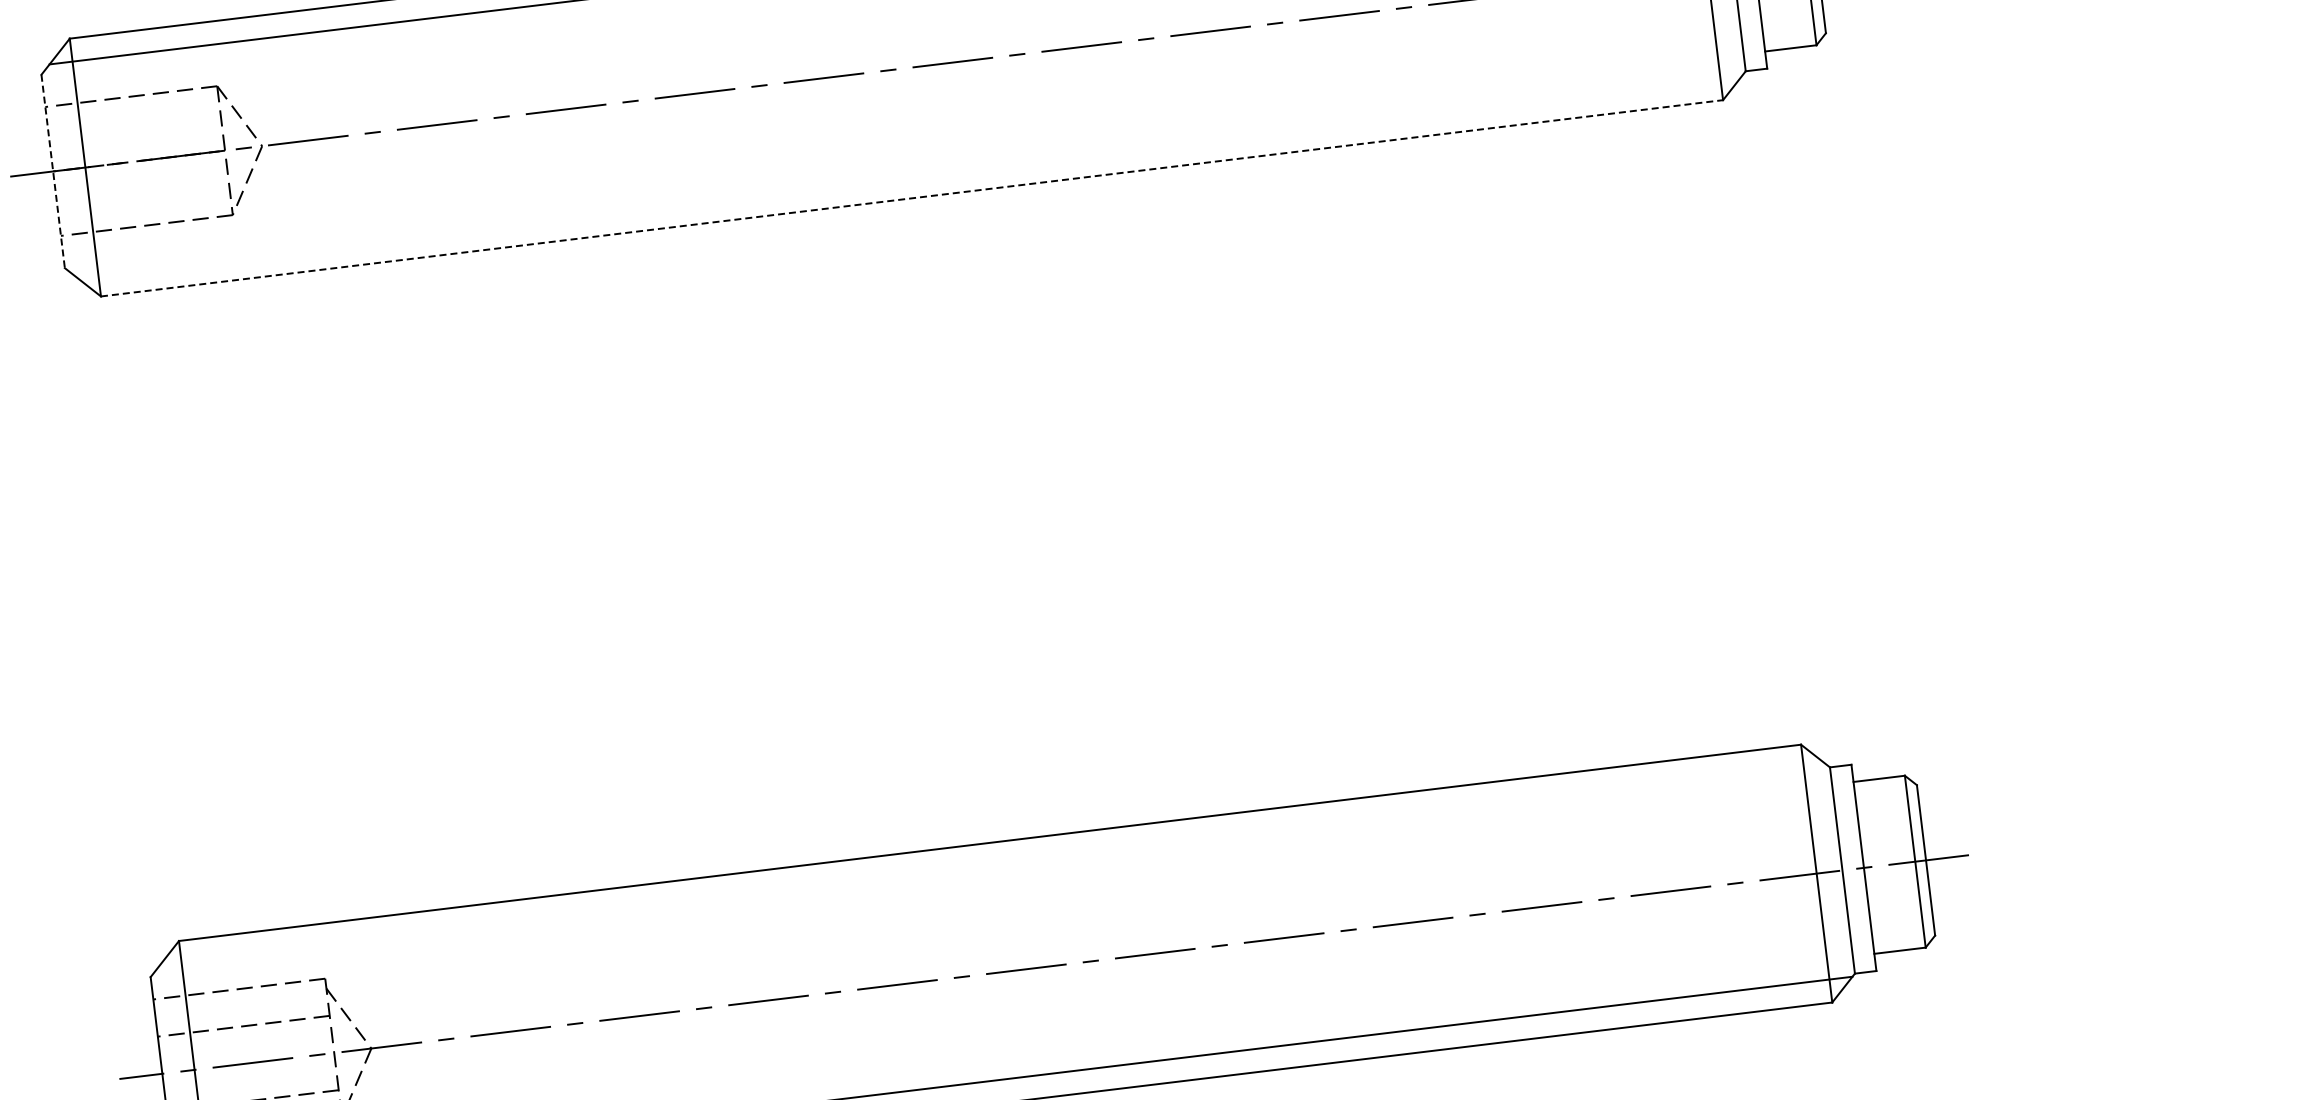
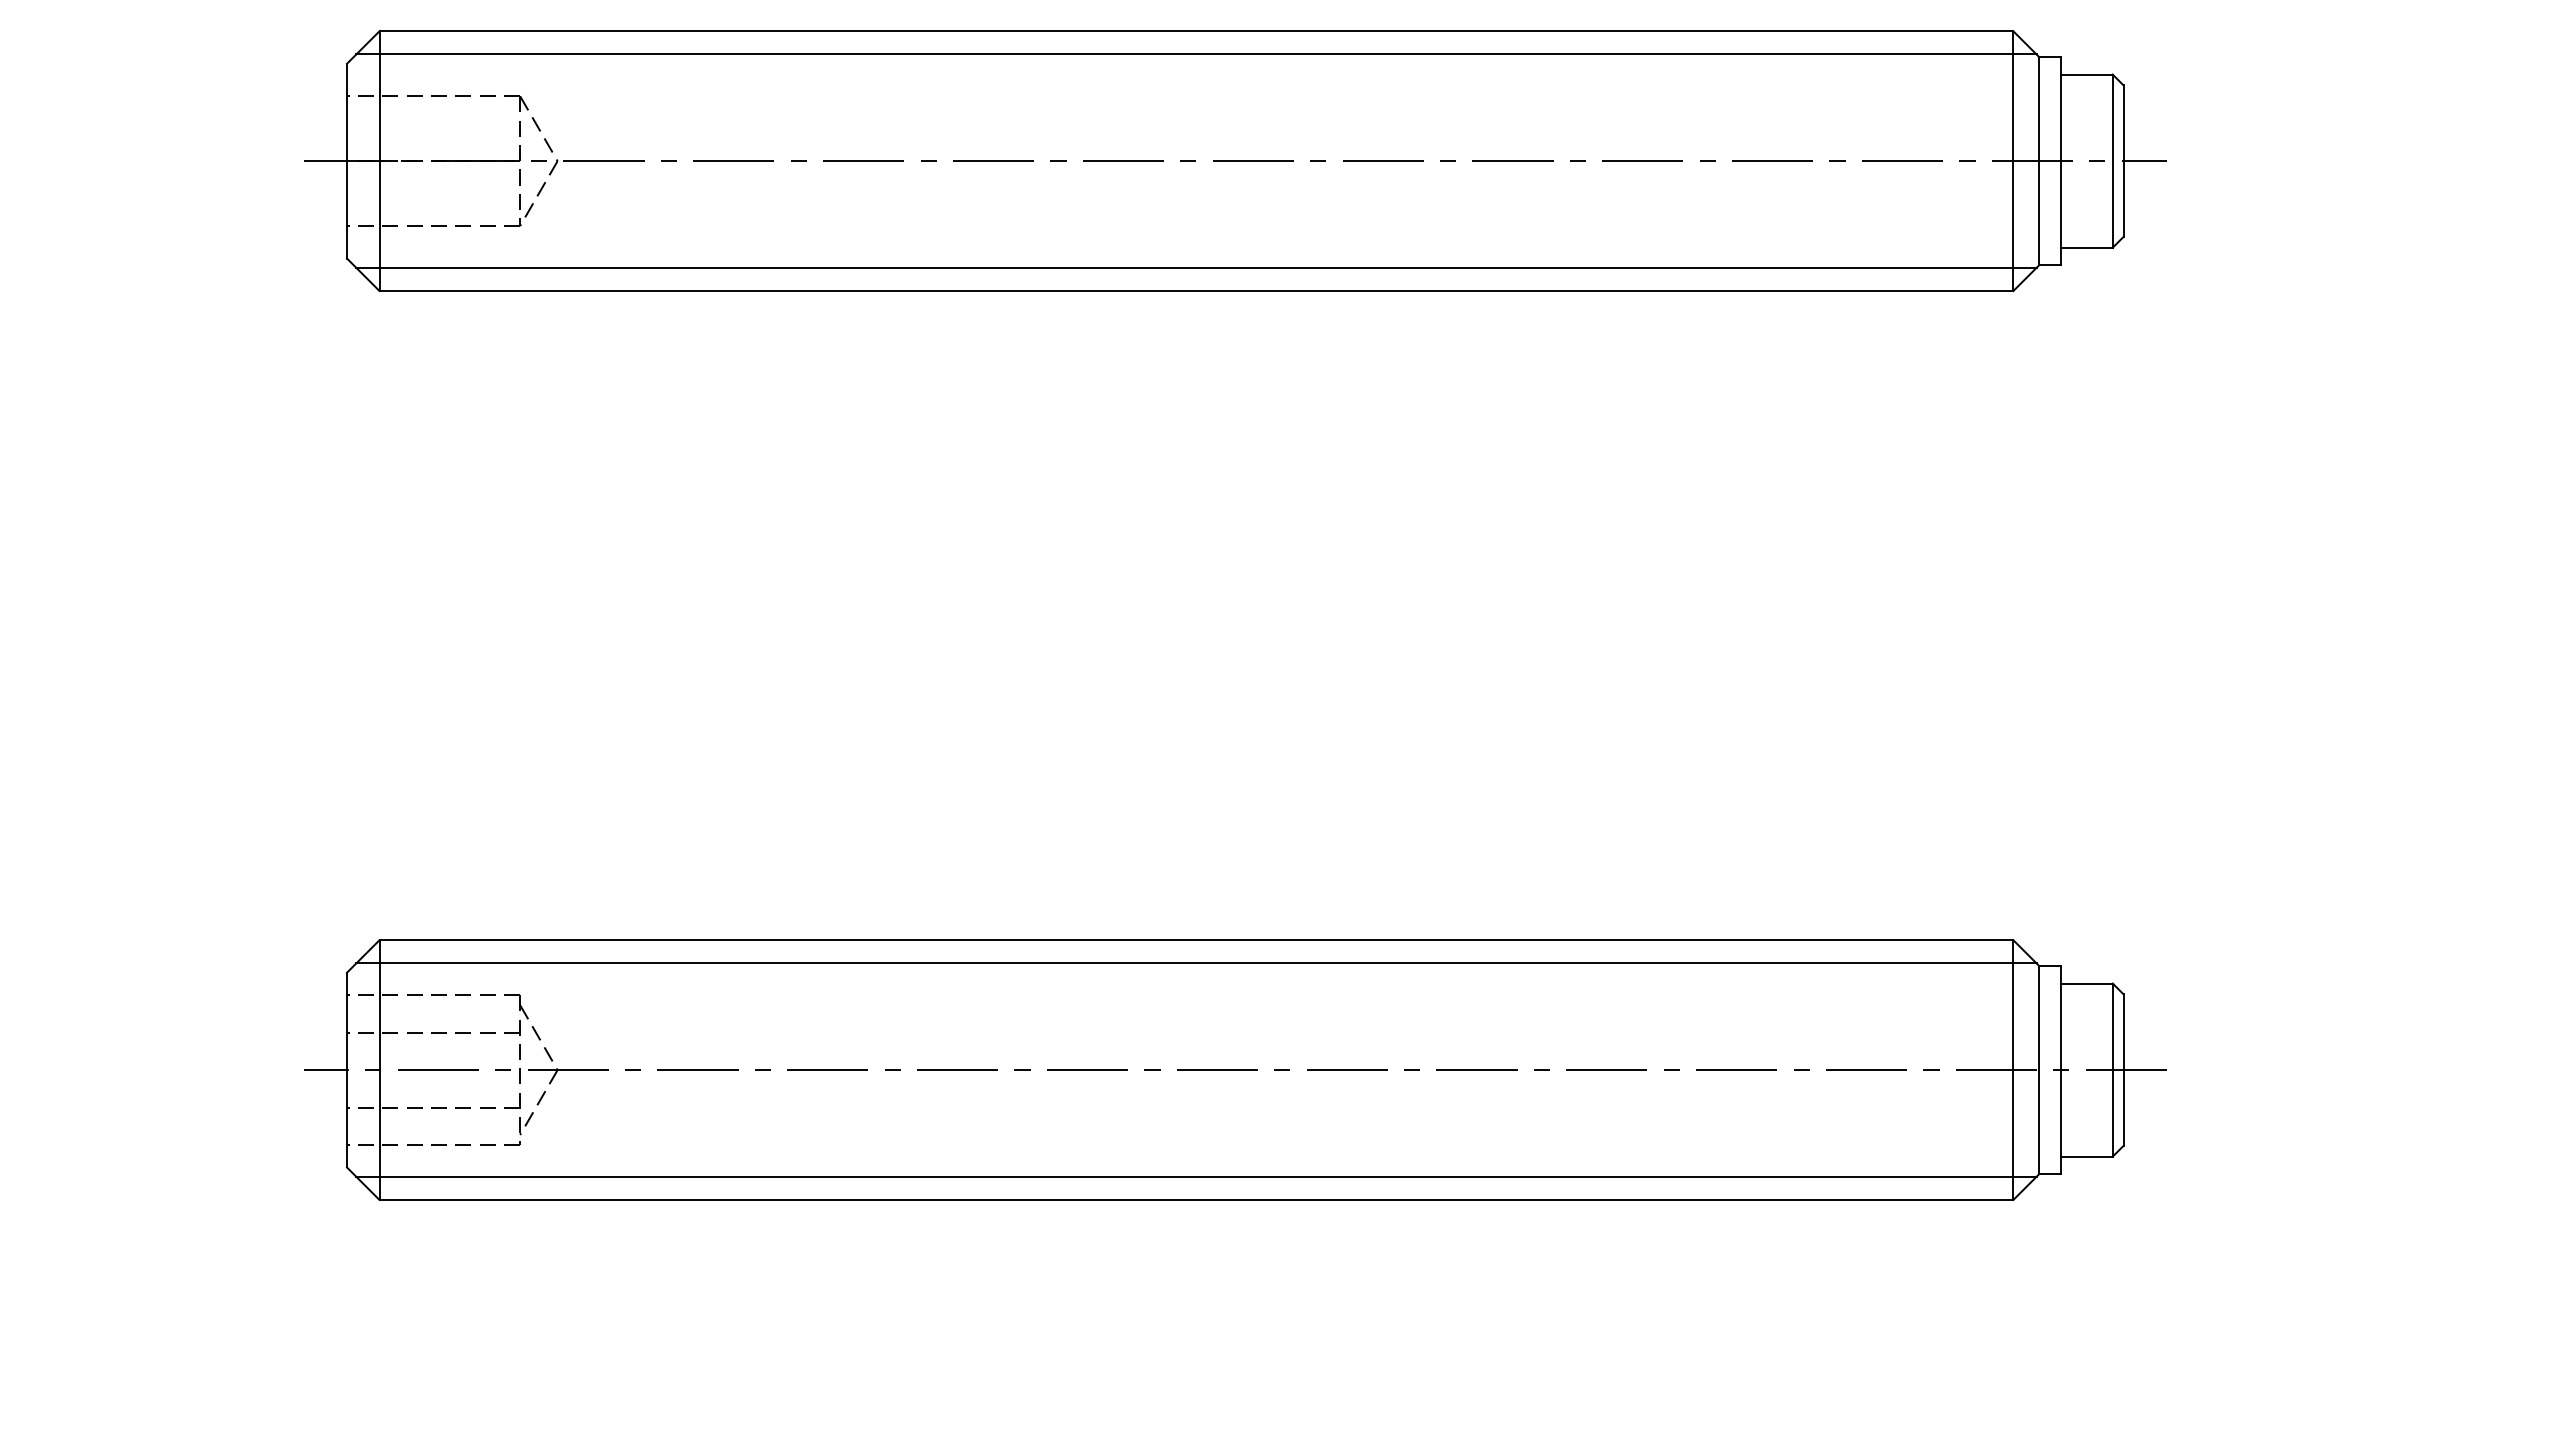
line: (53, 171) -> (347, 161), dashed -> solid
line: (909, 174) -> (1196, 267), added
line: (912, 198) -> (1196, 291), dashed -> solid
line: (992, 865) -> (1196, 963), added

